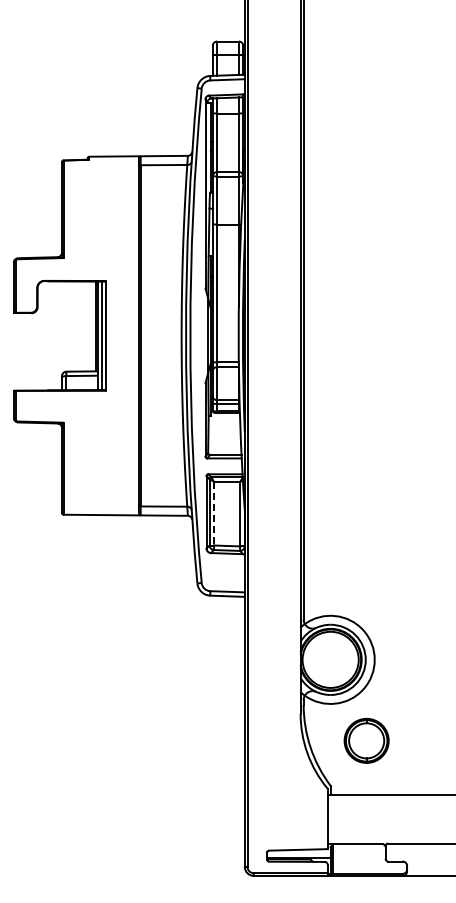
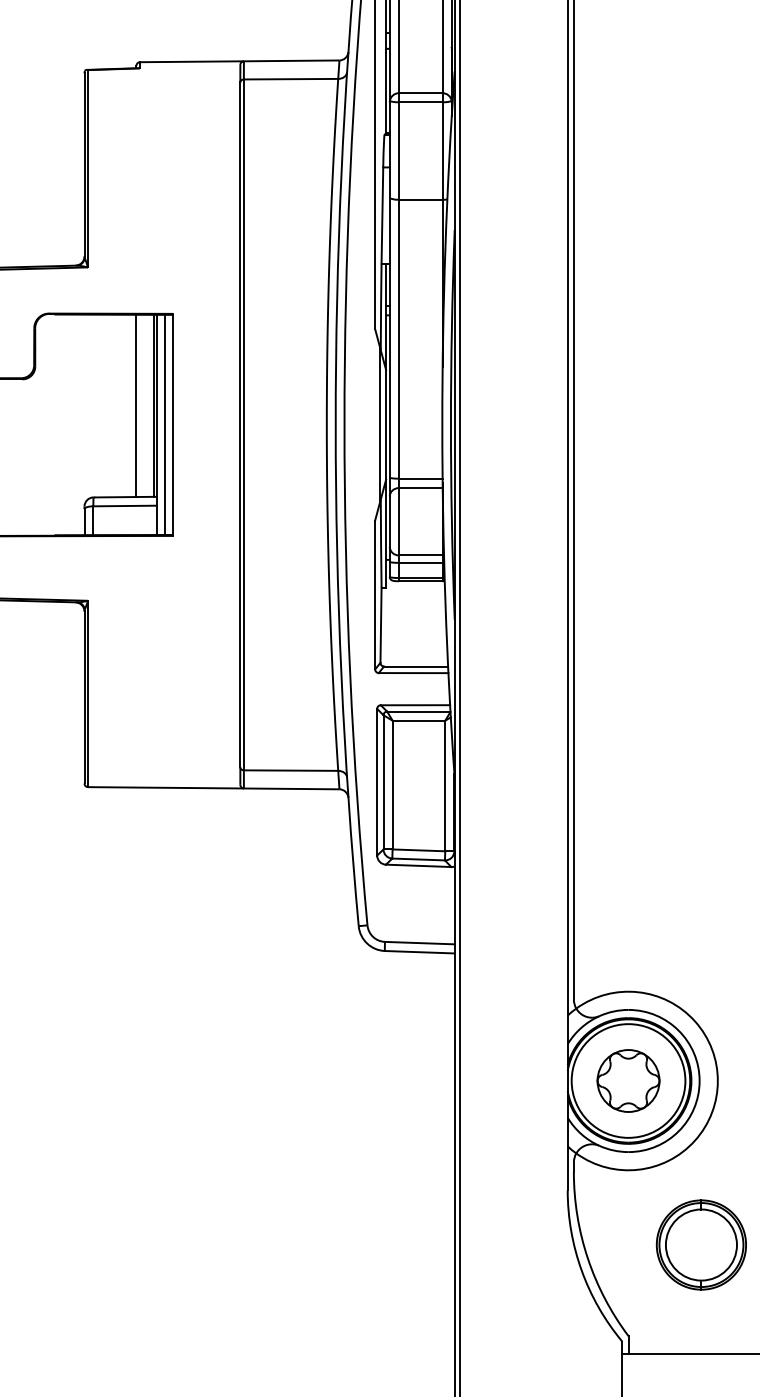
line: (87, 326) -> (136, 405), added
line: (214, 513) -> (393, 784), dashed -> solid
part: (330, 659) -> (628, 1080), added

